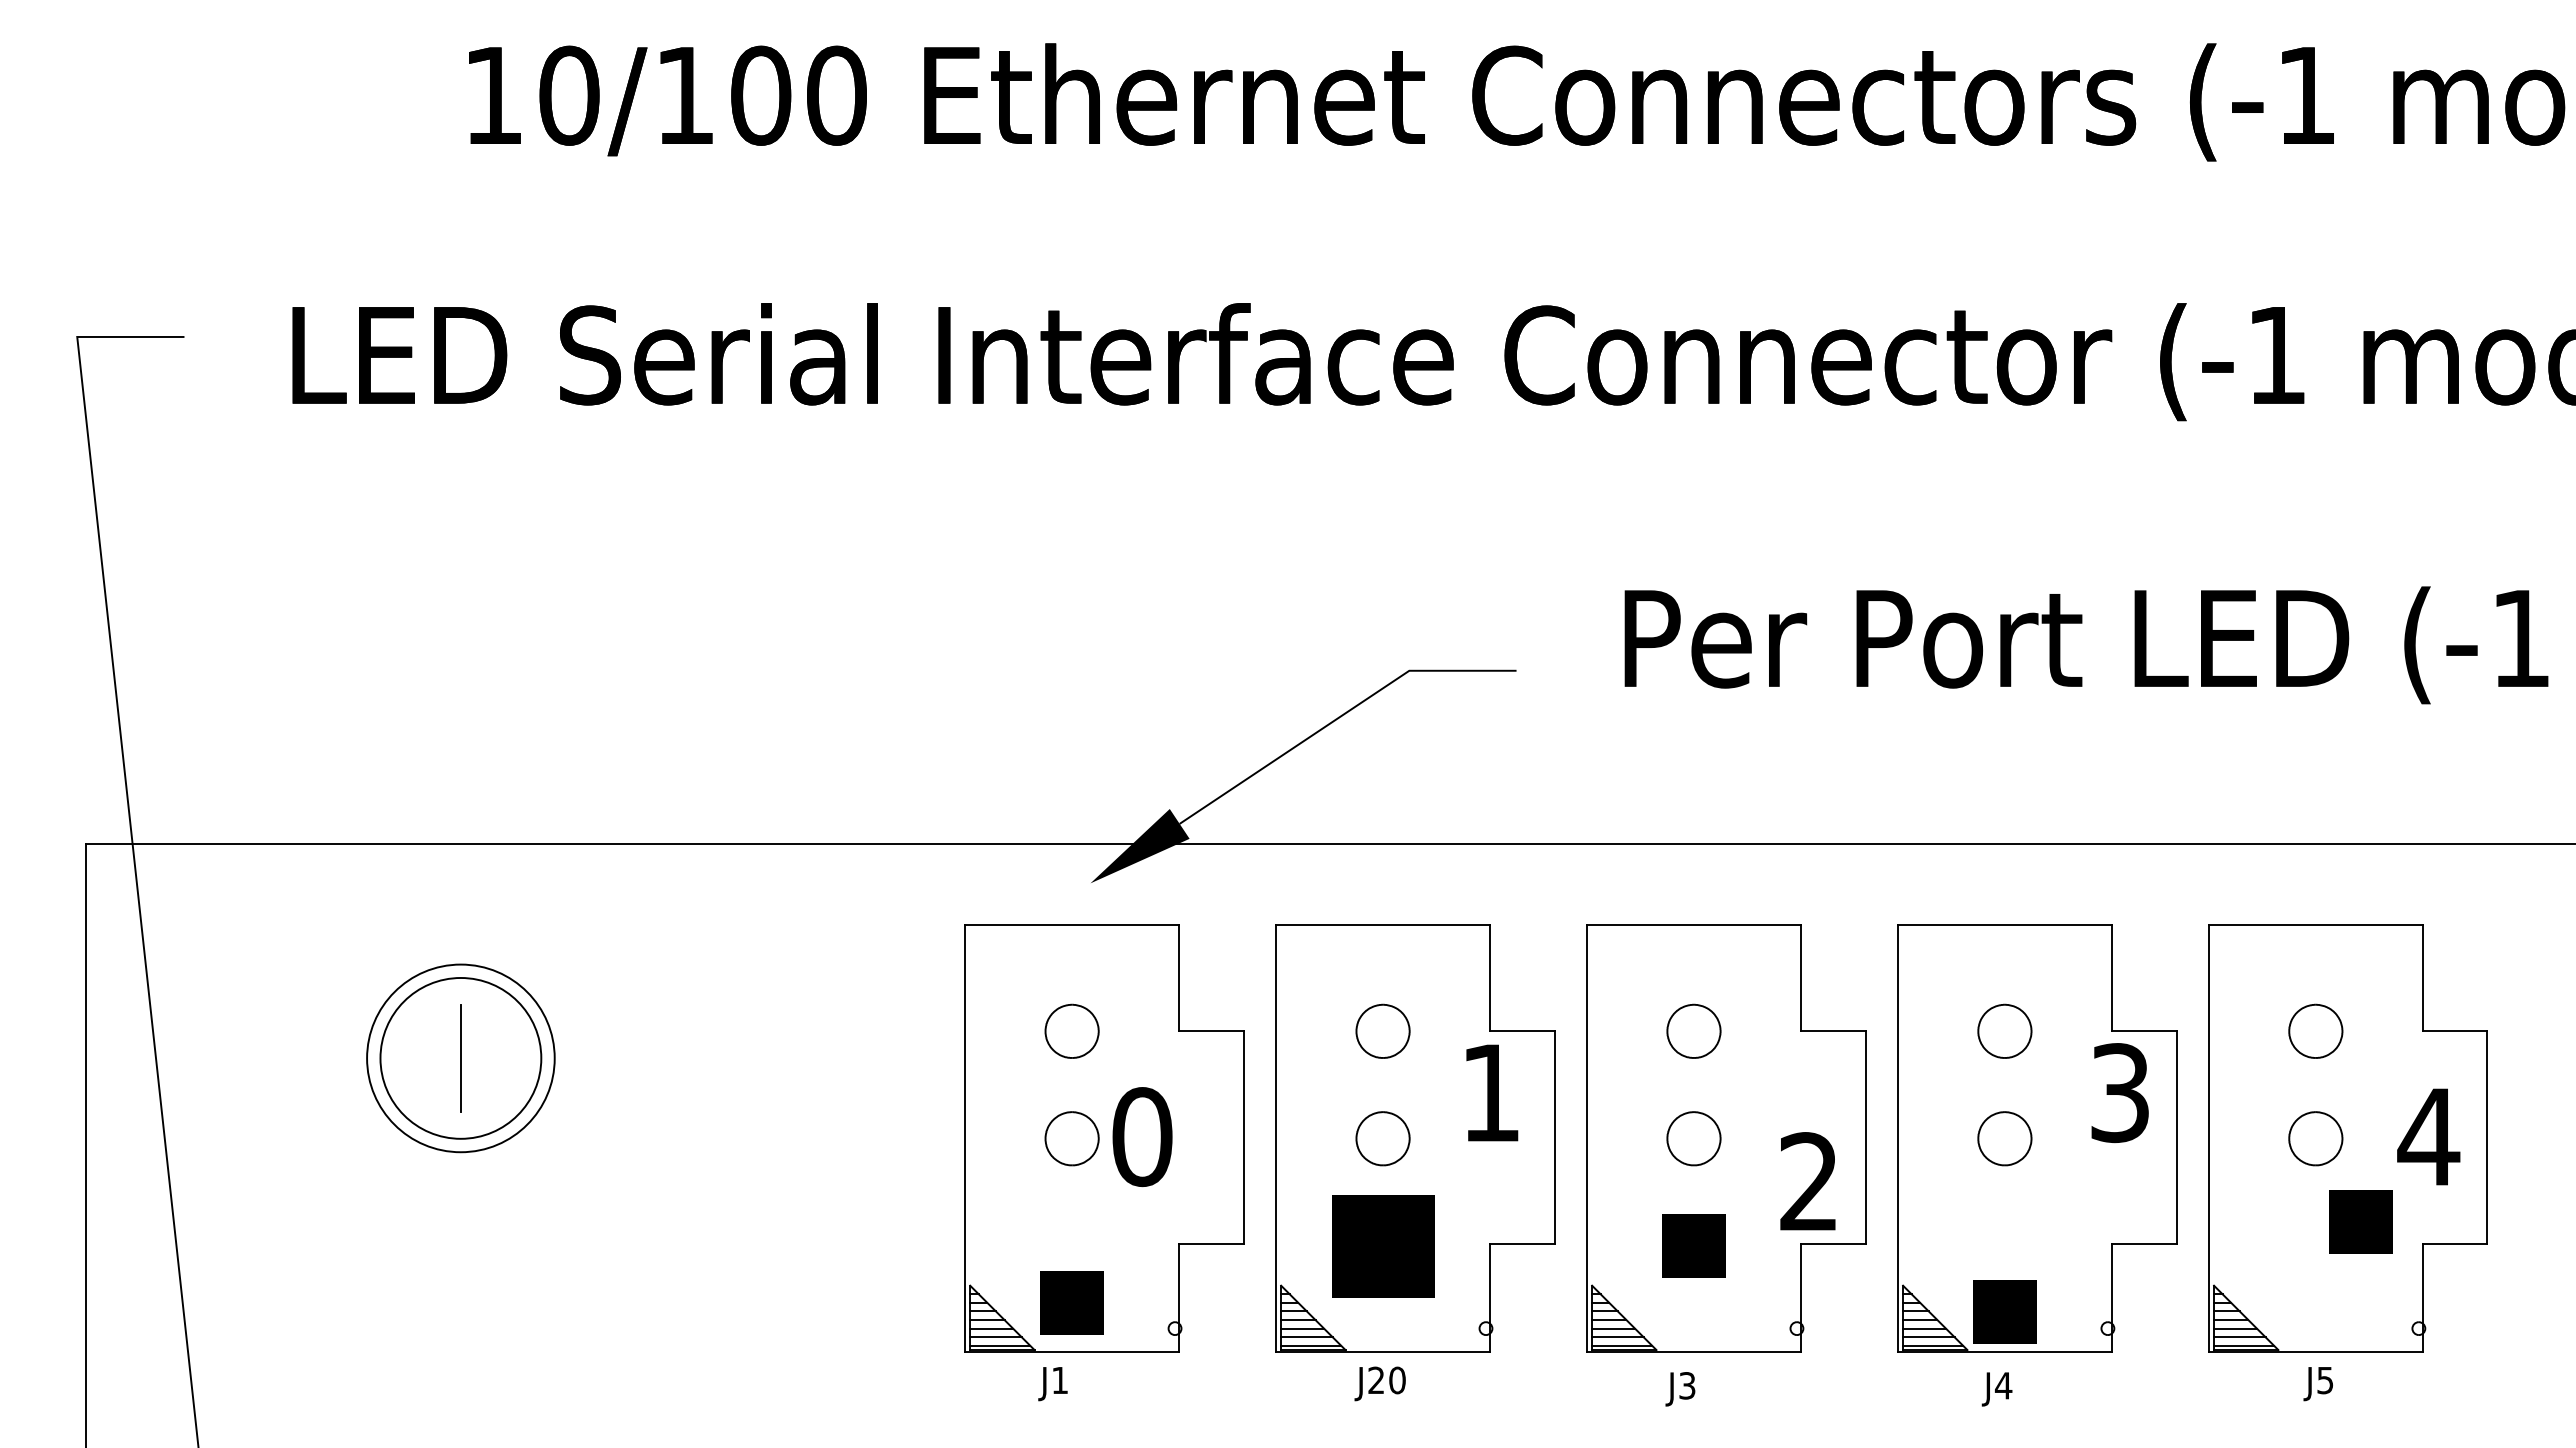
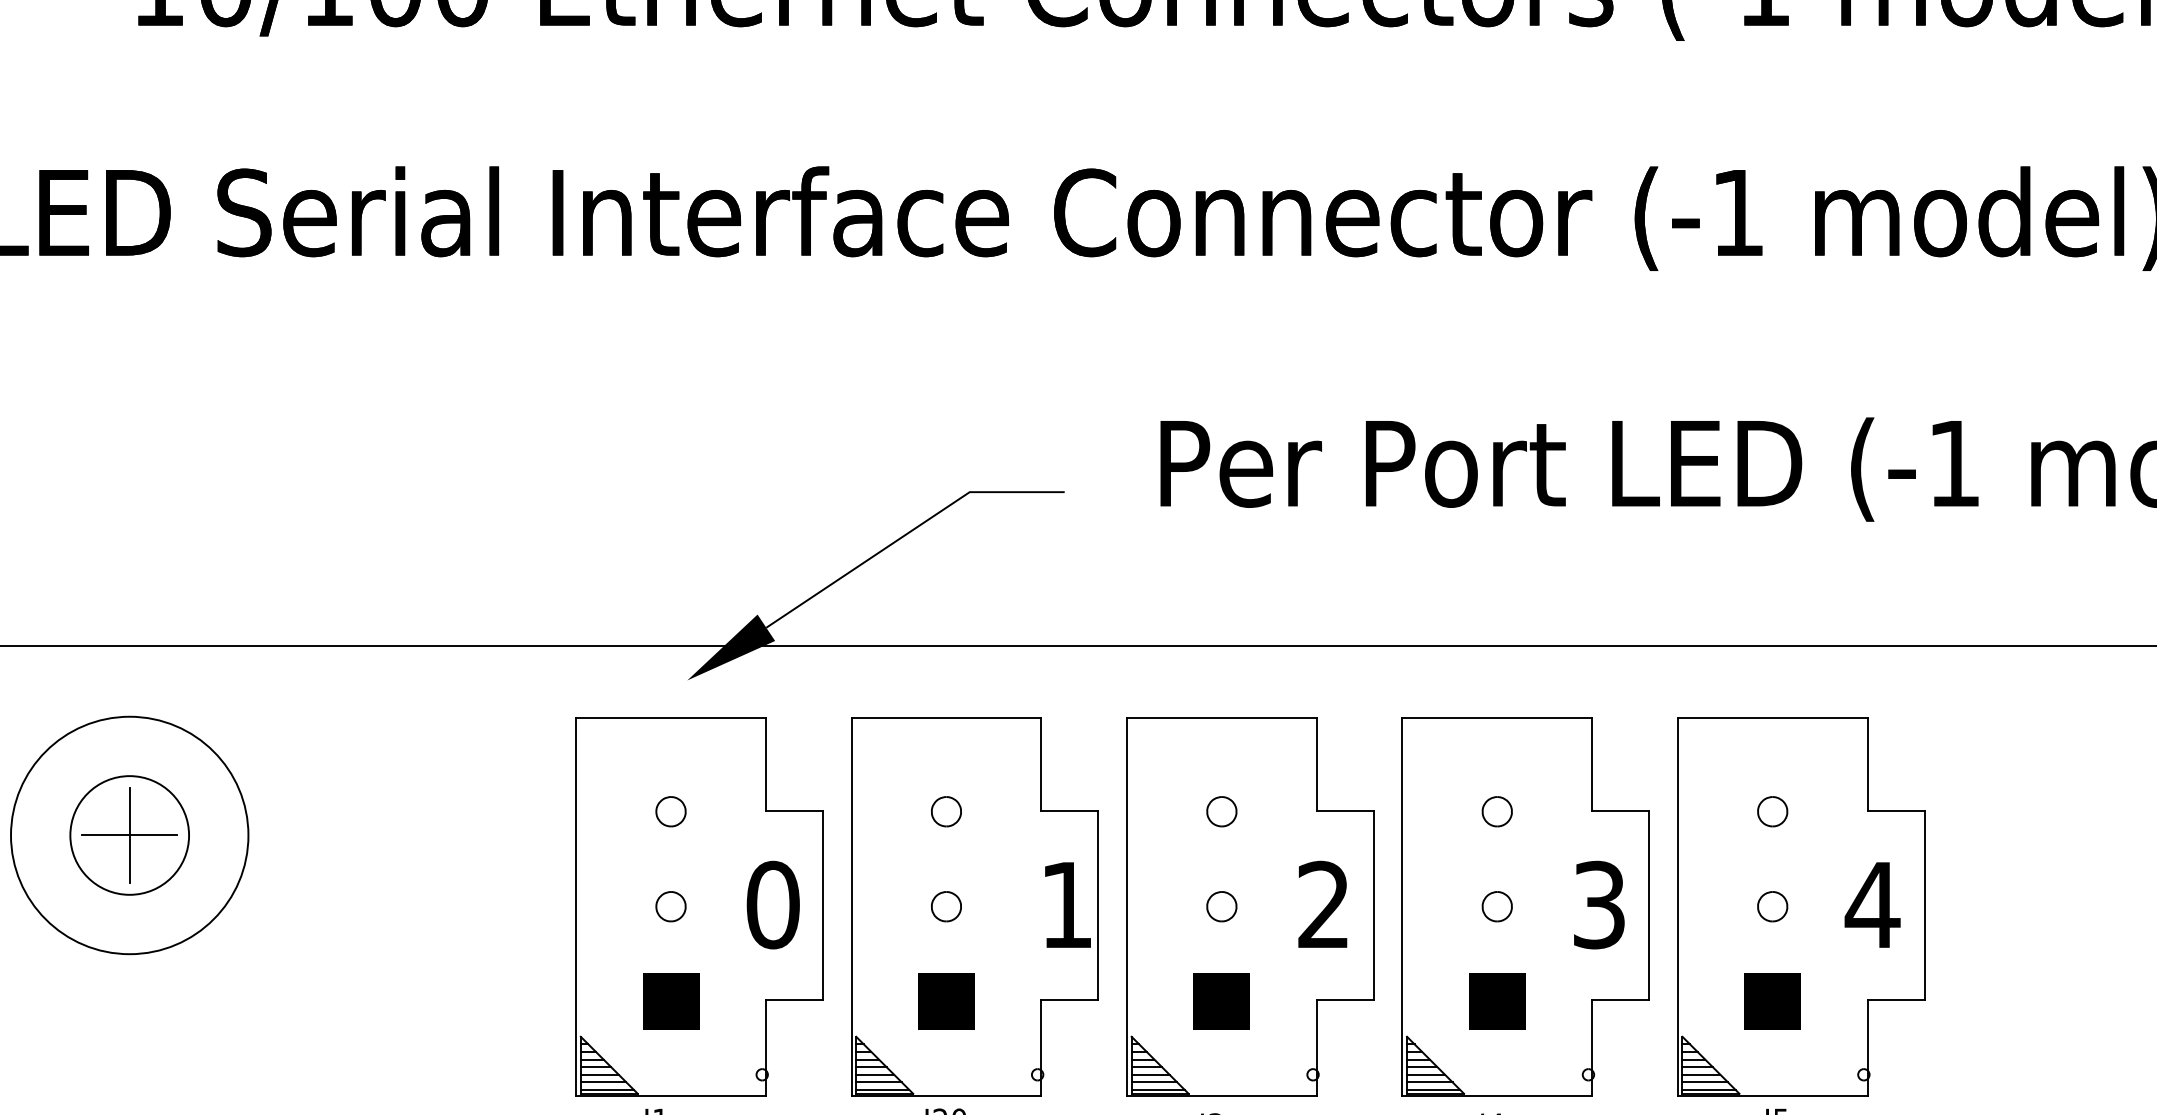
part: (1071, 1031) -> (670, 811), size x0.62
part: (1382, 1031) -> (945, 811), size x0.62
part: (1693, 1031) -> (1221, 811), size x0.62
part: (2004, 1031) -> (1496, 811), size x0.62
part: (2315, 1031) -> (1772, 811), size x0.62
circle: (460, 1058) -> (129, 835), size x0.71
circle: (460, 1058) -> (129, 835), size x1.67
line: (460, 1058) -> (129, 835), added
text: (1492, 1092) -> (1068, 904), moved
text: (2119, 1093) -> (1598, 905), moved
text: (1142, 1137) -> (773, 905), moved
part: (1071, 1138) -> (670, 906), size x0.62
part: (1382, 1138) -> (945, 906), size x0.62
part: (1693, 1138) -> (1221, 906), size x0.62
part: (2004, 1138) -> (1496, 906), size x0.62
part: (2315, 1138) -> (1772, 906), size x0.62
text: (1807, 1181) -> (1322, 904), moved
part: (2360, 1221) -> (1772, 1001), moved
part: (1382, 1245) -> (945, 1001), size x0.62
part: (1071, 1302) -> (670, 1001), moved
part: (2004, 1311) -> (1496, 1001), moved

